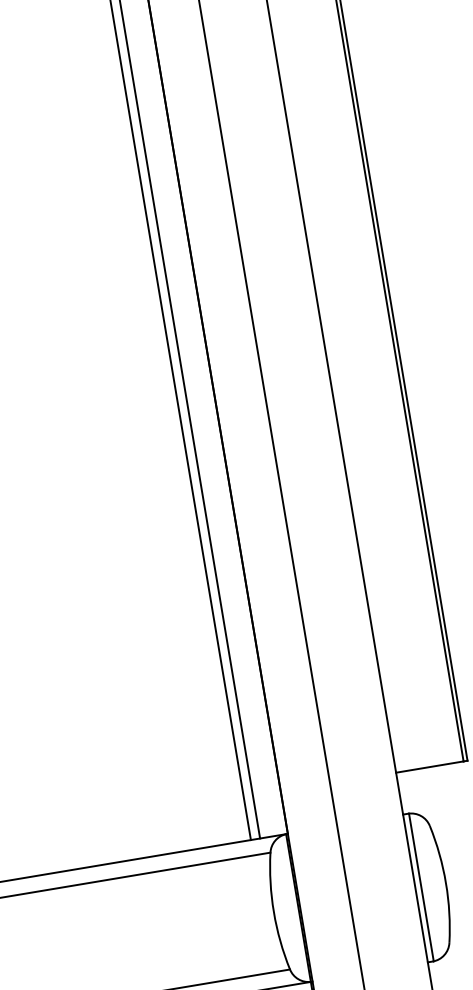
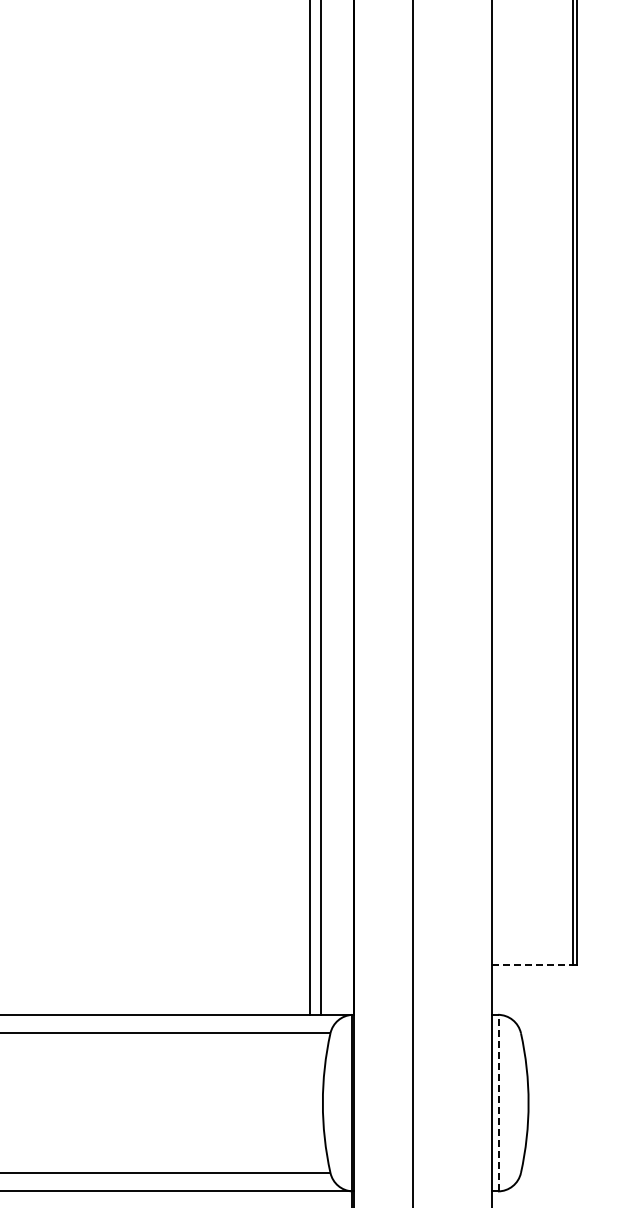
line: (429, 766) -> (532, 964), solid -> dashed
line: (421, 886) -> (499, 1102), solid -> dashed

